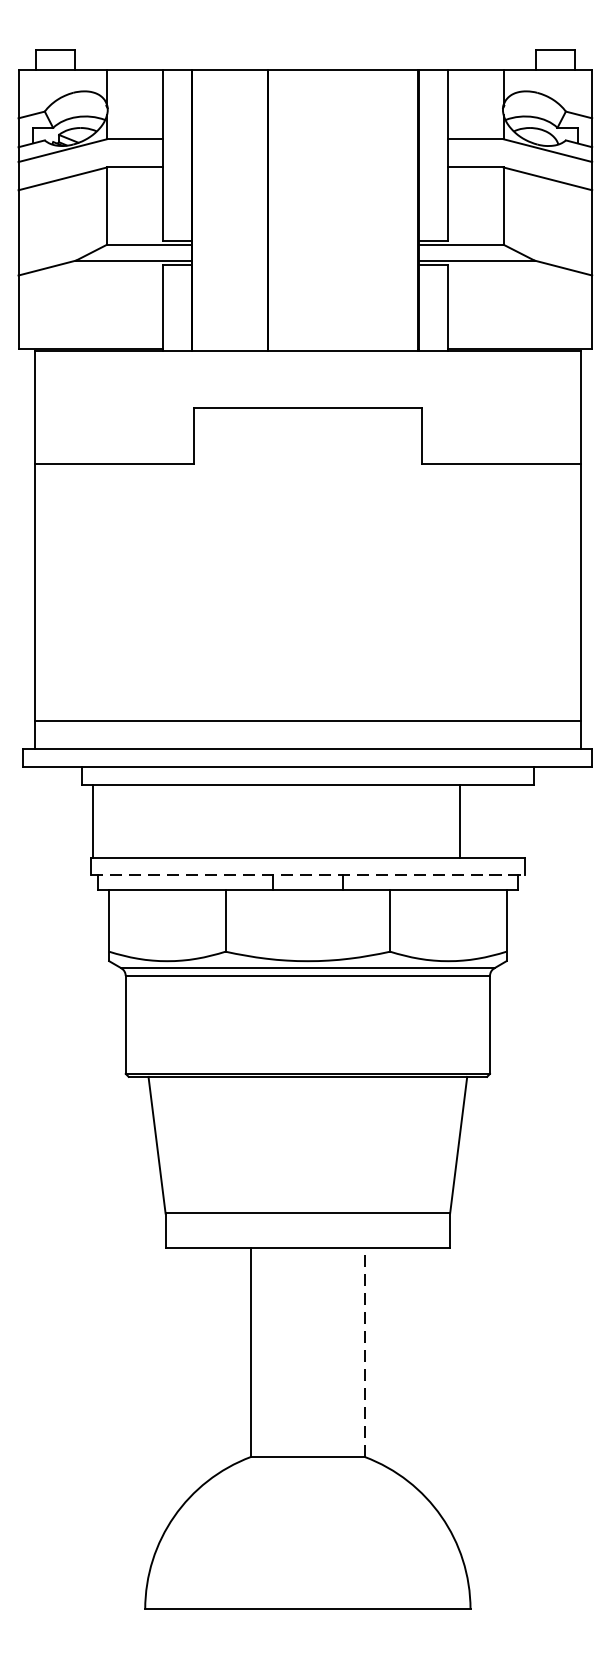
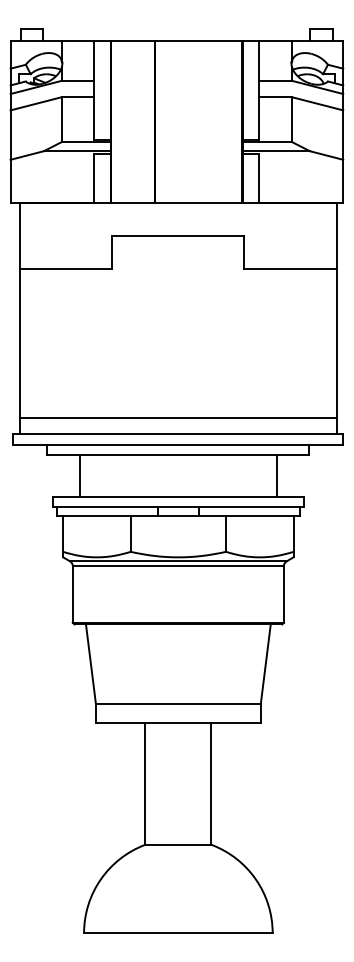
line: (92, 821) -> (79, 476), moved
line: (459, 821) -> (277, 476), moved
line: (308, 875) -> (178, 507), dashed -> solid
line: (365, 1352) -> (211, 784), dashed -> solid

